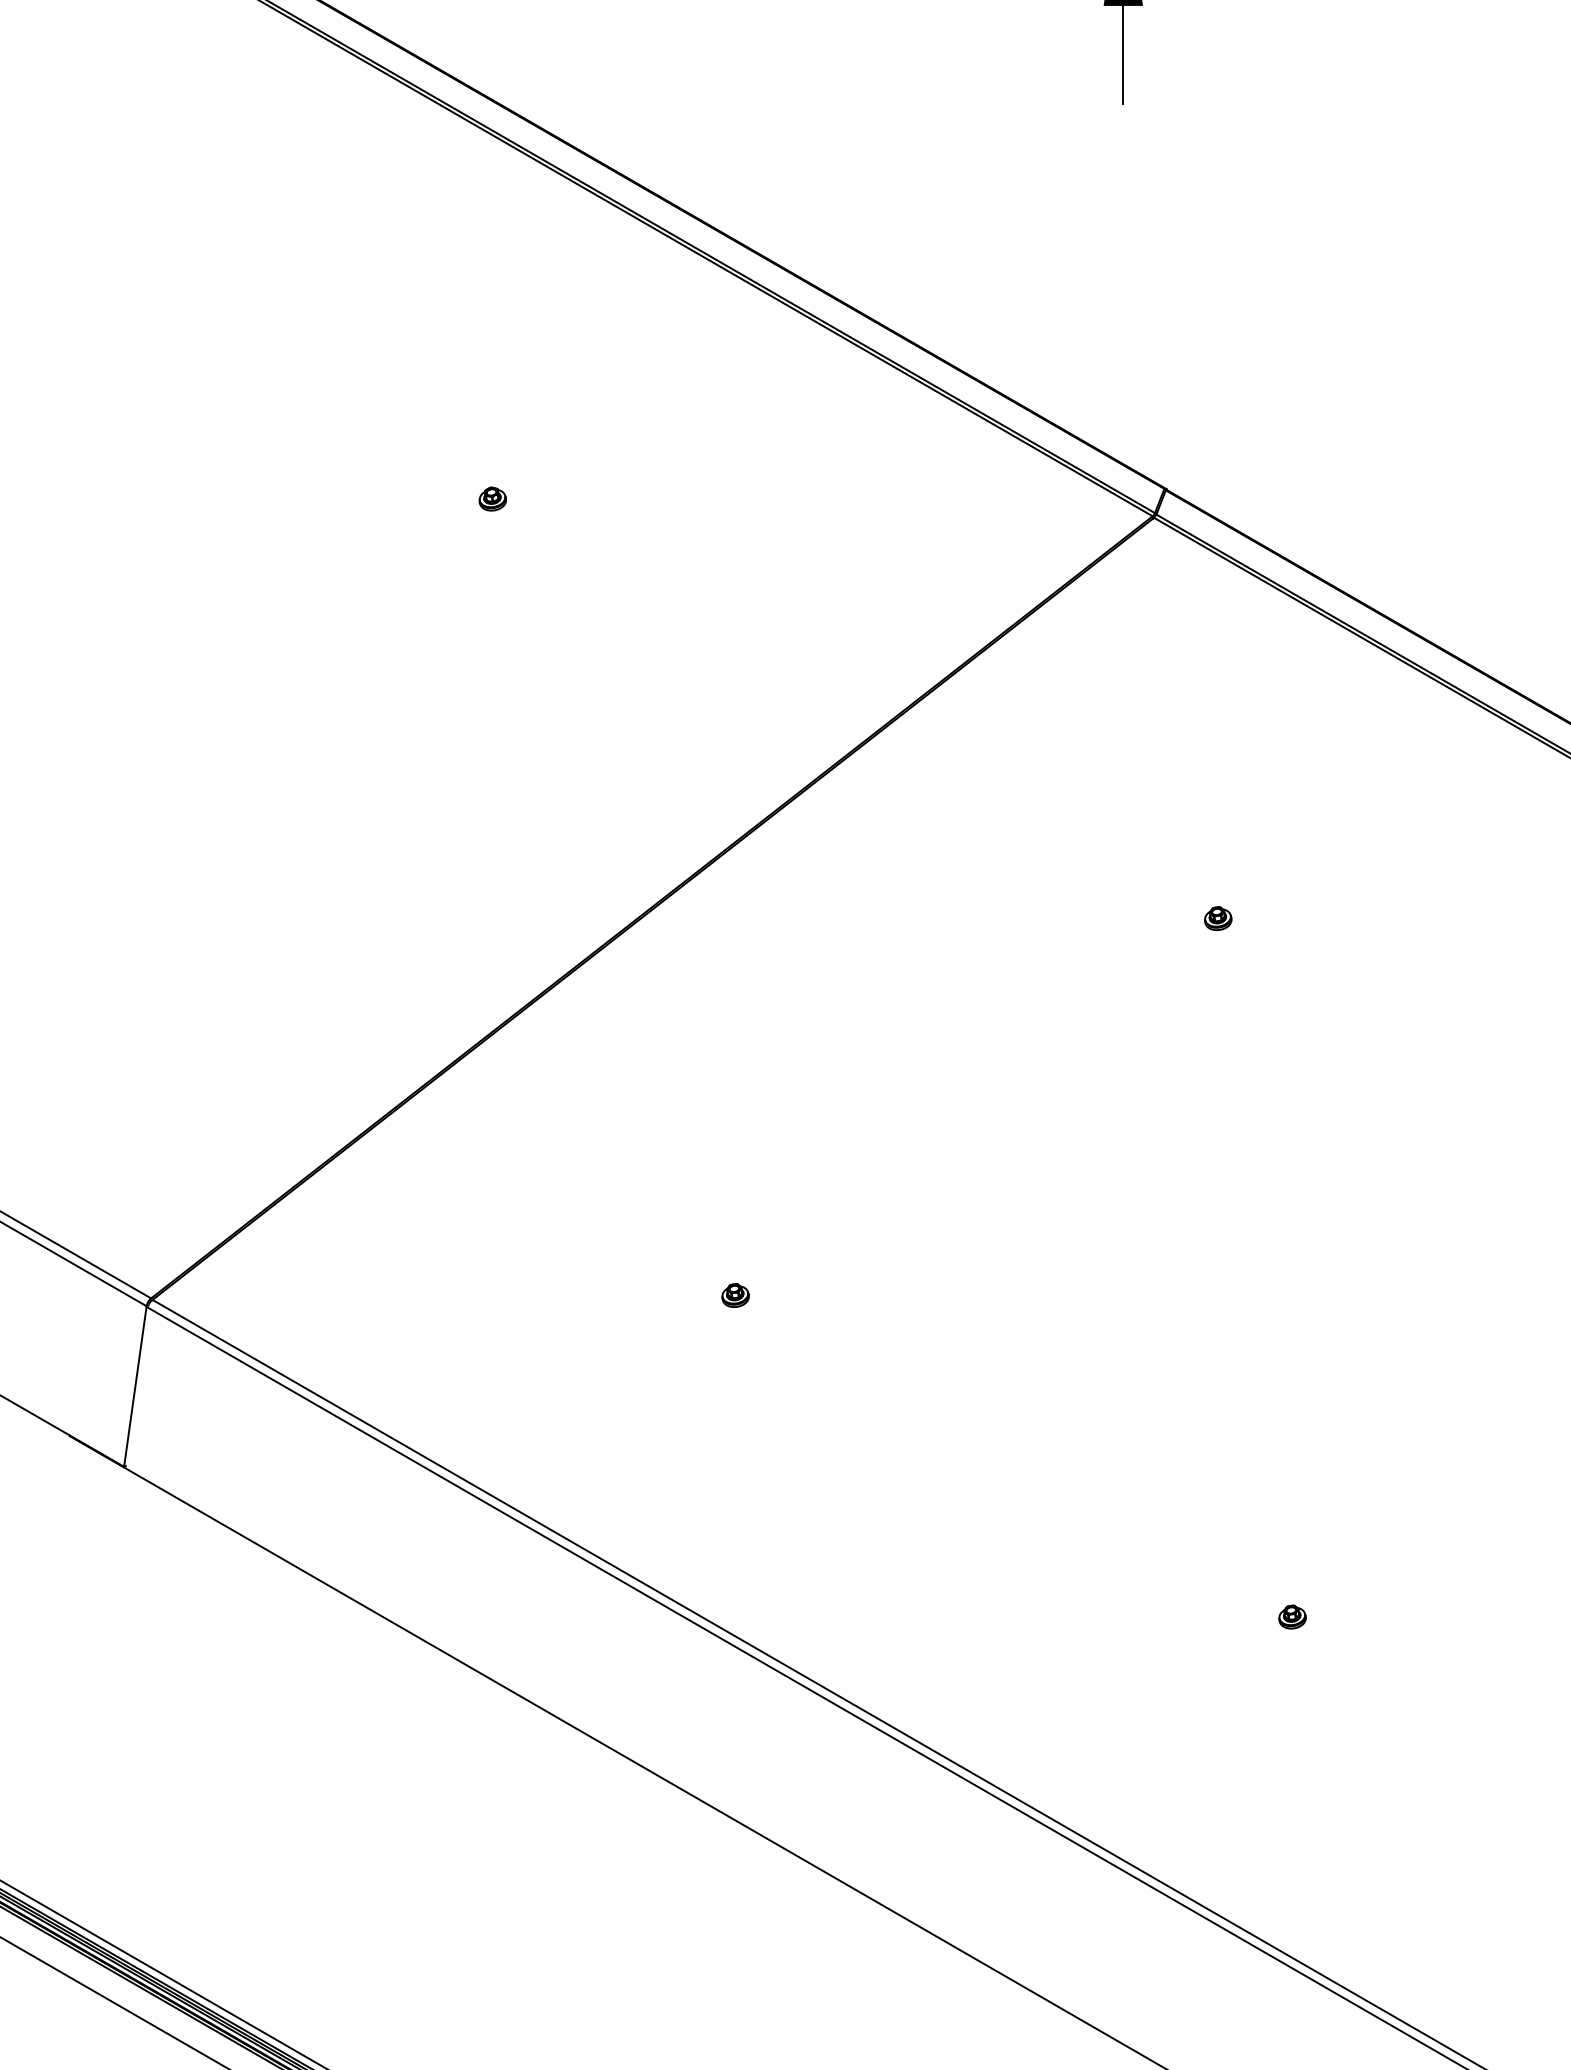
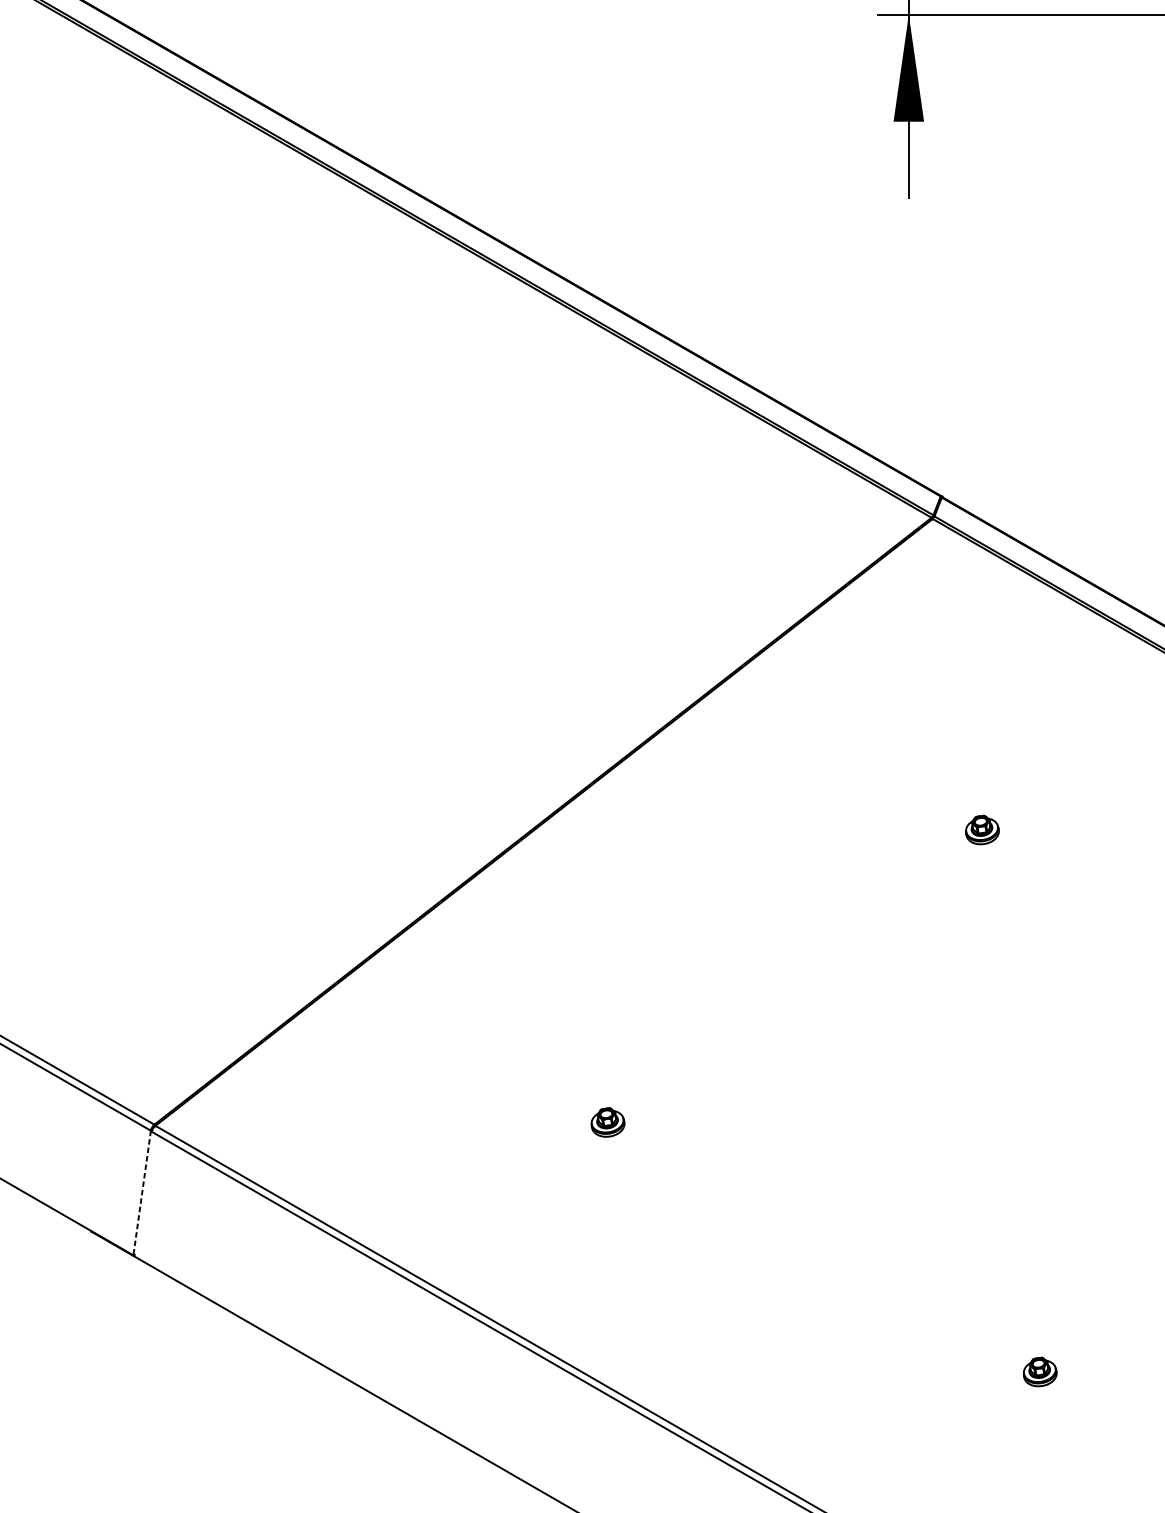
part: (492, 498) -> (419, 503), removed
part: (1218, 918) -> (982, 829), size x1.6
part: (735, 1295) -> (607, 1122), size x1.6
line: (135, 1387) -> (142, 1193), solid -> dashed
part: (1292, 1616) -> (1040, 1371), size x1.6

